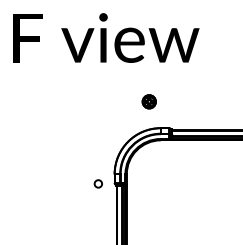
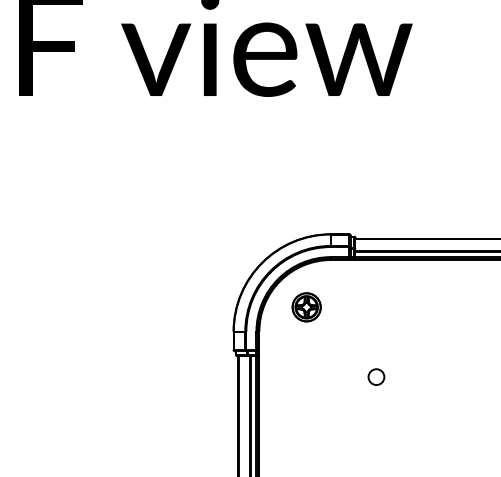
part: (148, 101) -> (305, 306), moved
circle: (97, 183) -> (374, 376), moved

